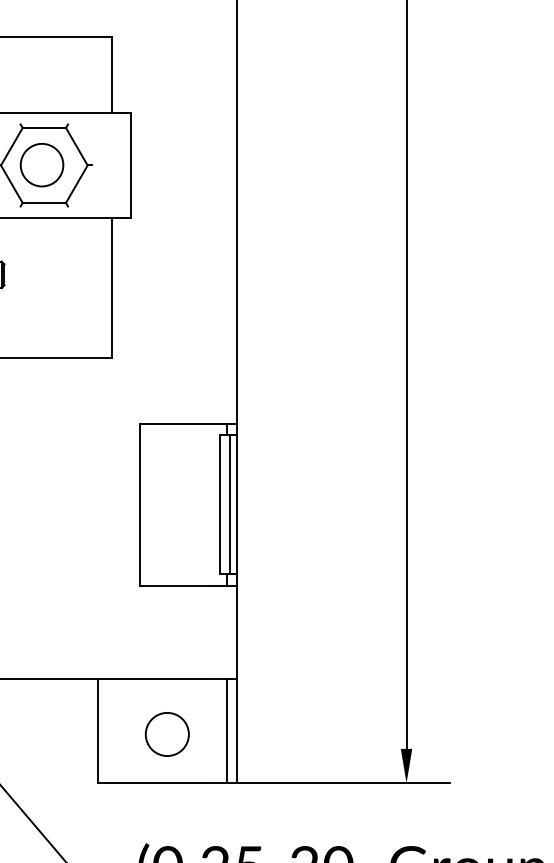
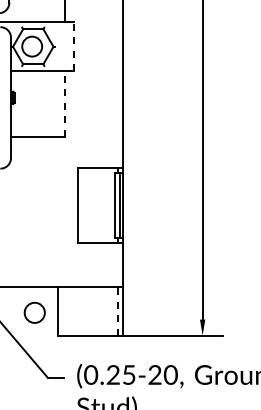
line: (130, 164) -> (73, 46), solid -> dashed
line: (113, 288) -> (65, 104), solid -> dashed
line: (226, 729) -> (118, 310), solid -> dashed
circle: (166, 733) -> (34, 312), moved

